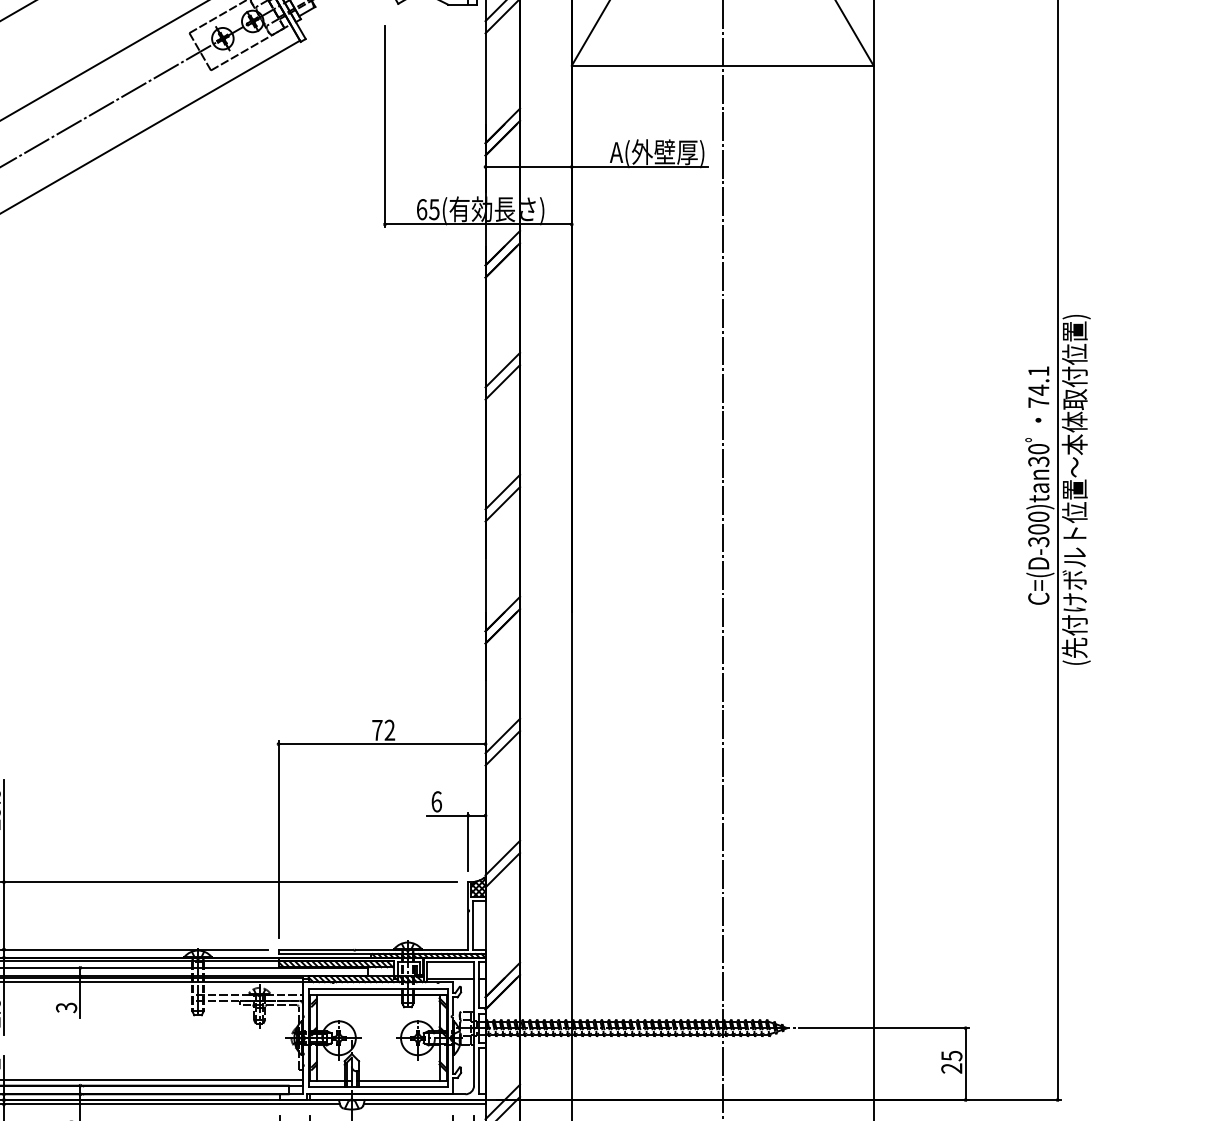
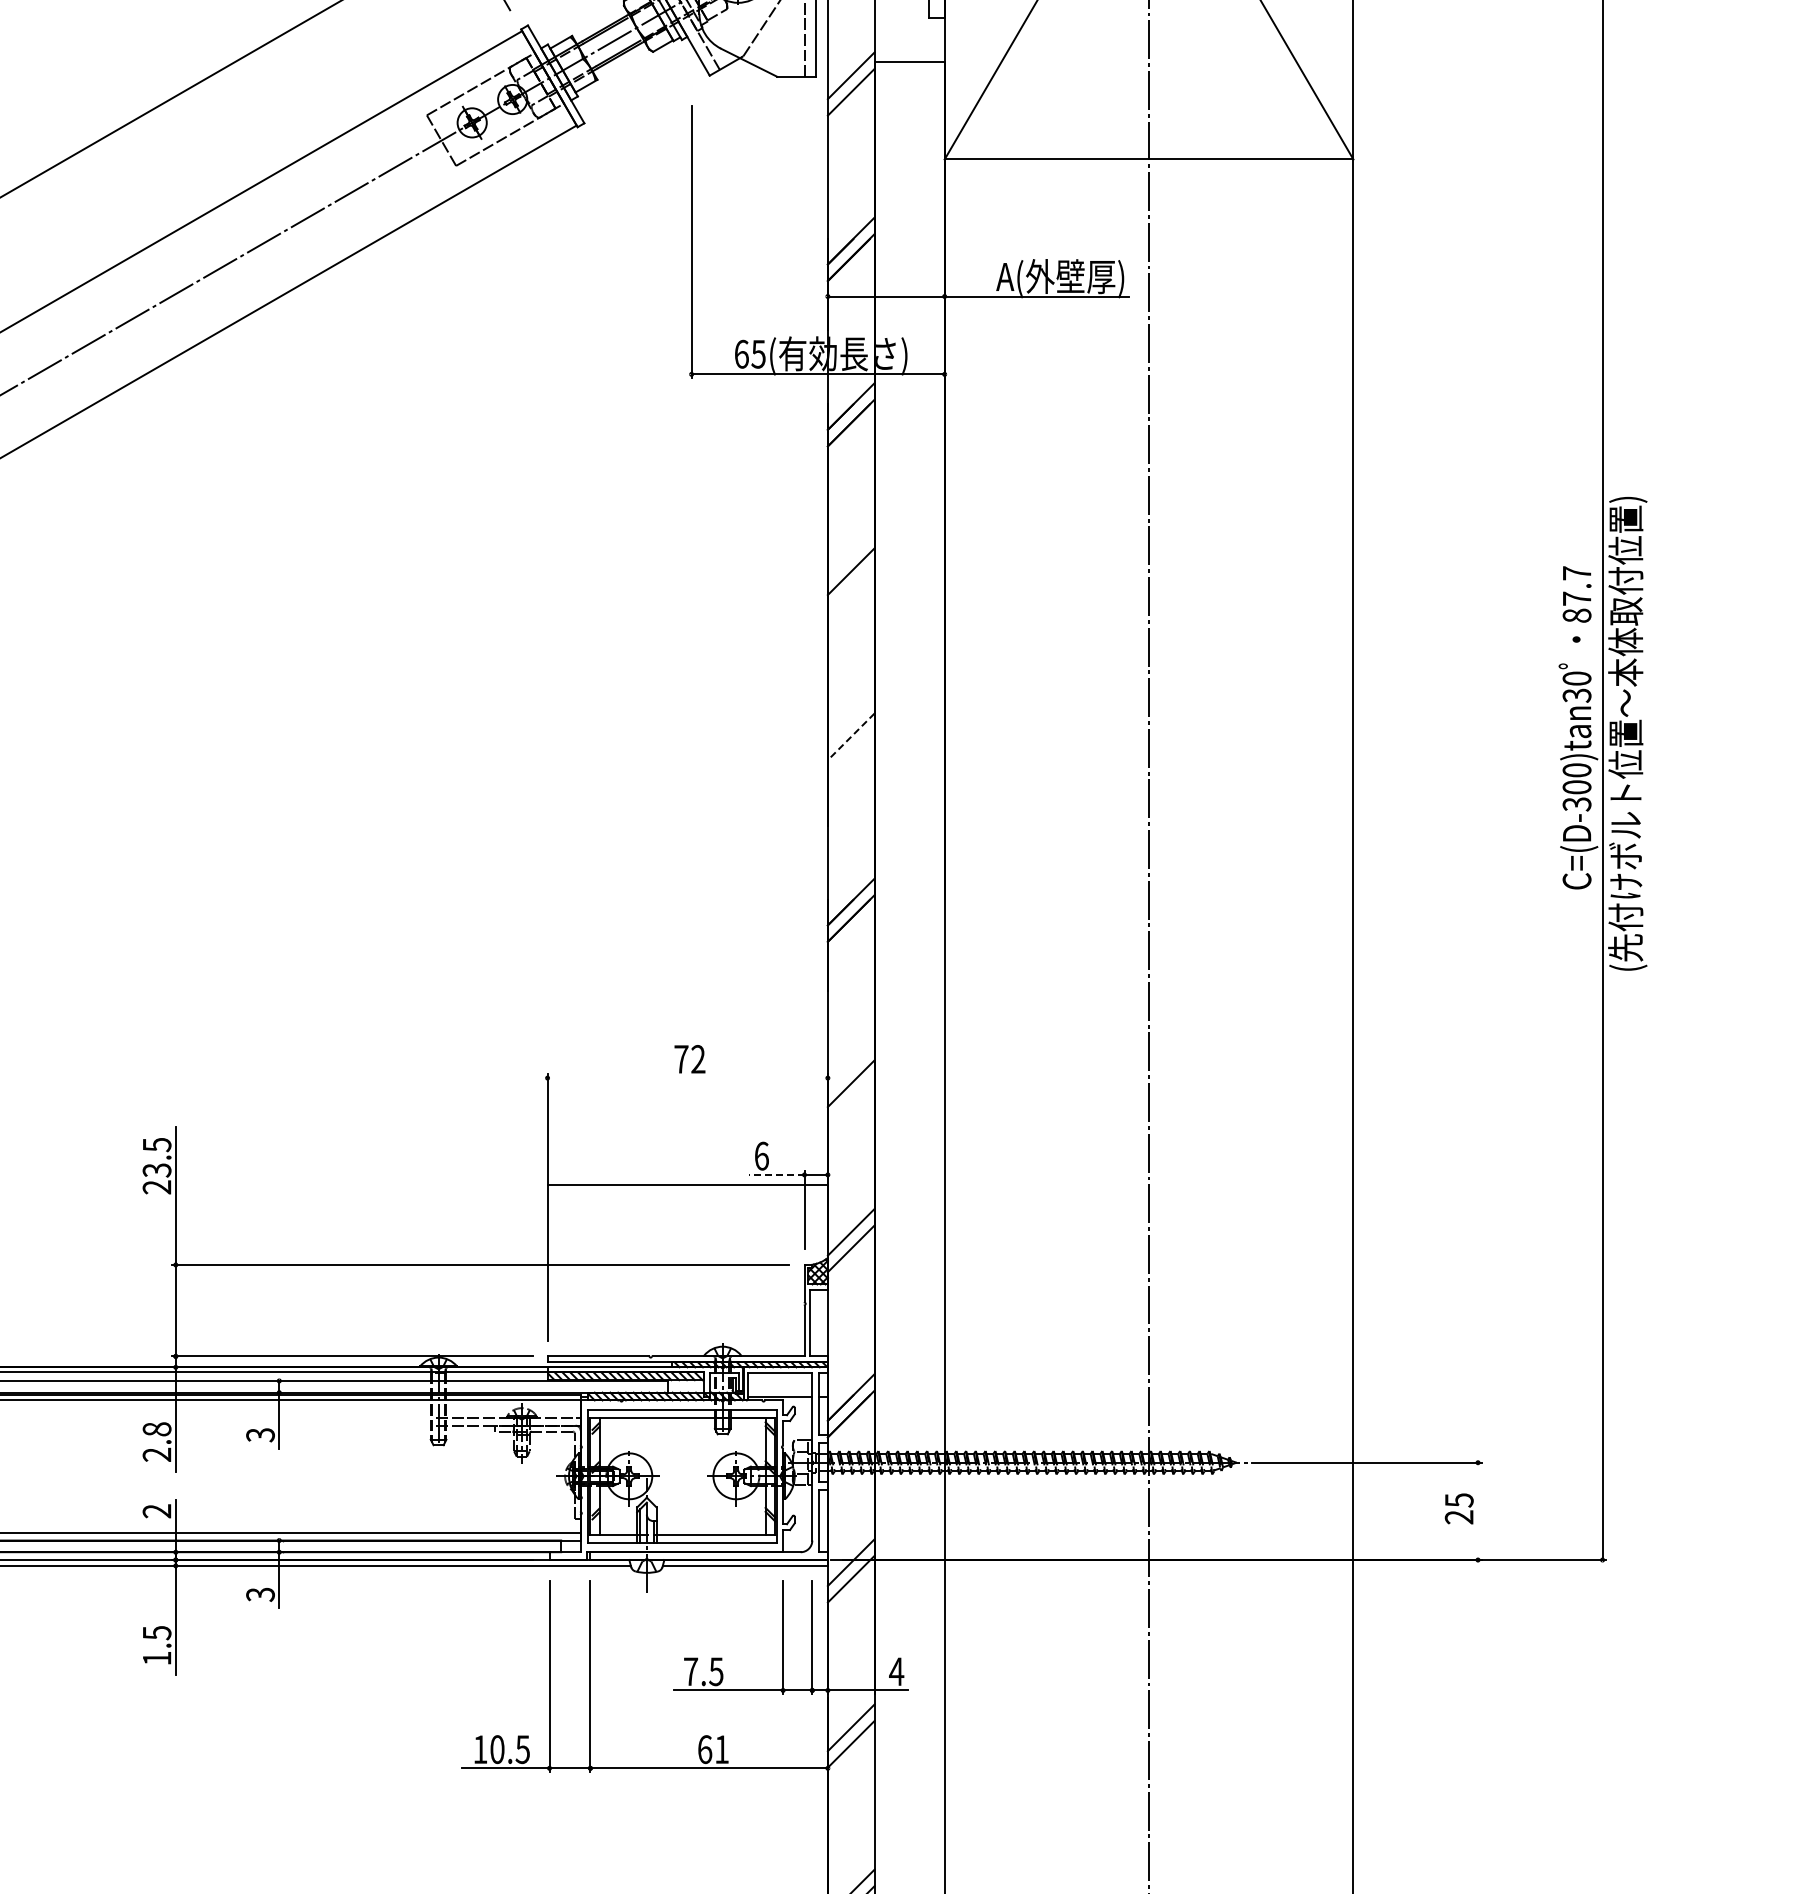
line: (502, 381) -> (850, 587), removed
text: (1038, 387) -> (1576, 594), 74.1 -> 87.7
line: (502, 492) -> (850, 737), solid -> dashed
line: (502, 504) -> (850, 753), removed
line: (502, 735) -> (850, 1066), removed
line: (381, 744) -> (687, 1185), moved
line: (447, 815) -> (776, 1174), solid -> dashed
line: (966, 1064) -> (1478, 1511), removed

